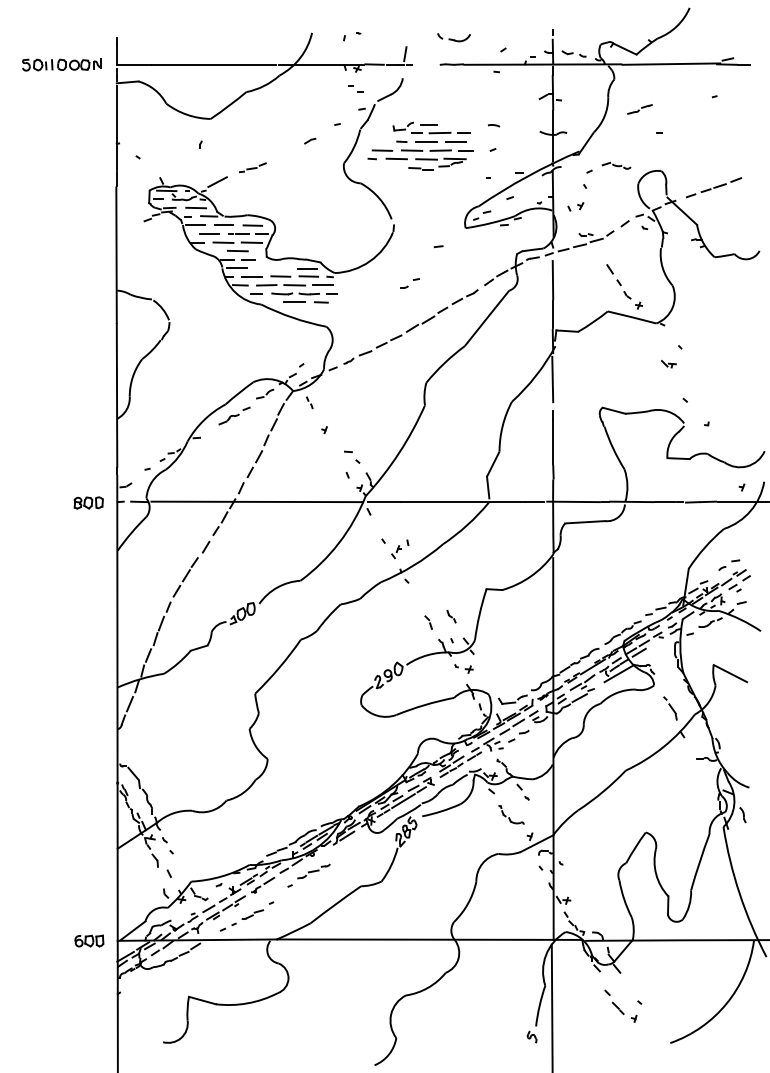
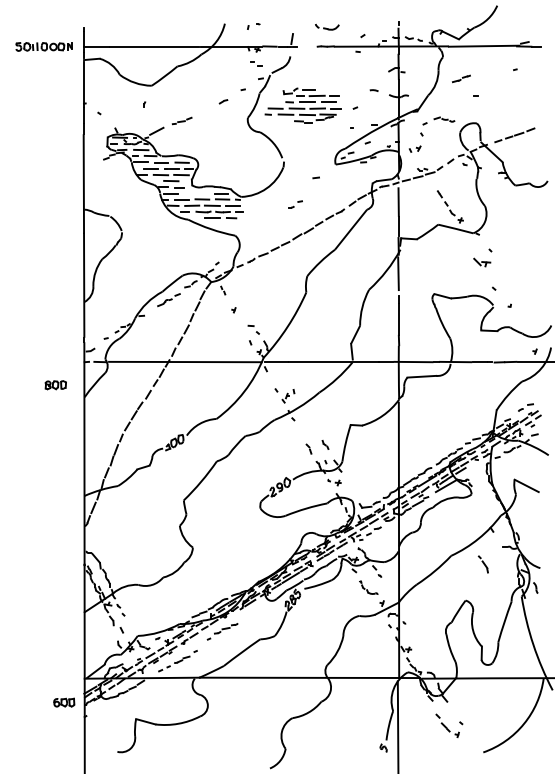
arc: (494, 125) -> (374, 90), moved
part: (668, 364) -> (482, 262), size x1.6
part: (88, 502) -> (55, 384), moved
part: (670, 708) -> (483, 564), moved
part: (89, 940) -> (64, 702), moved

